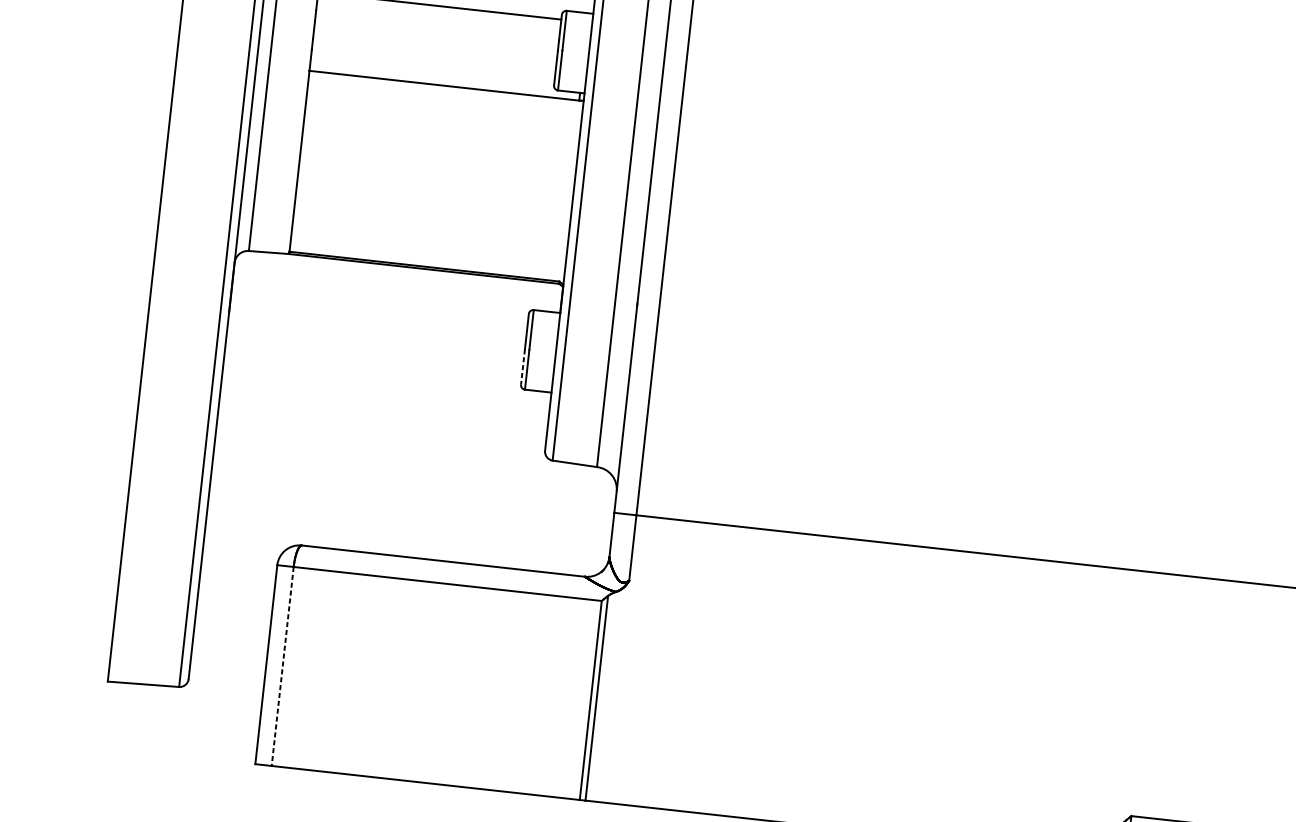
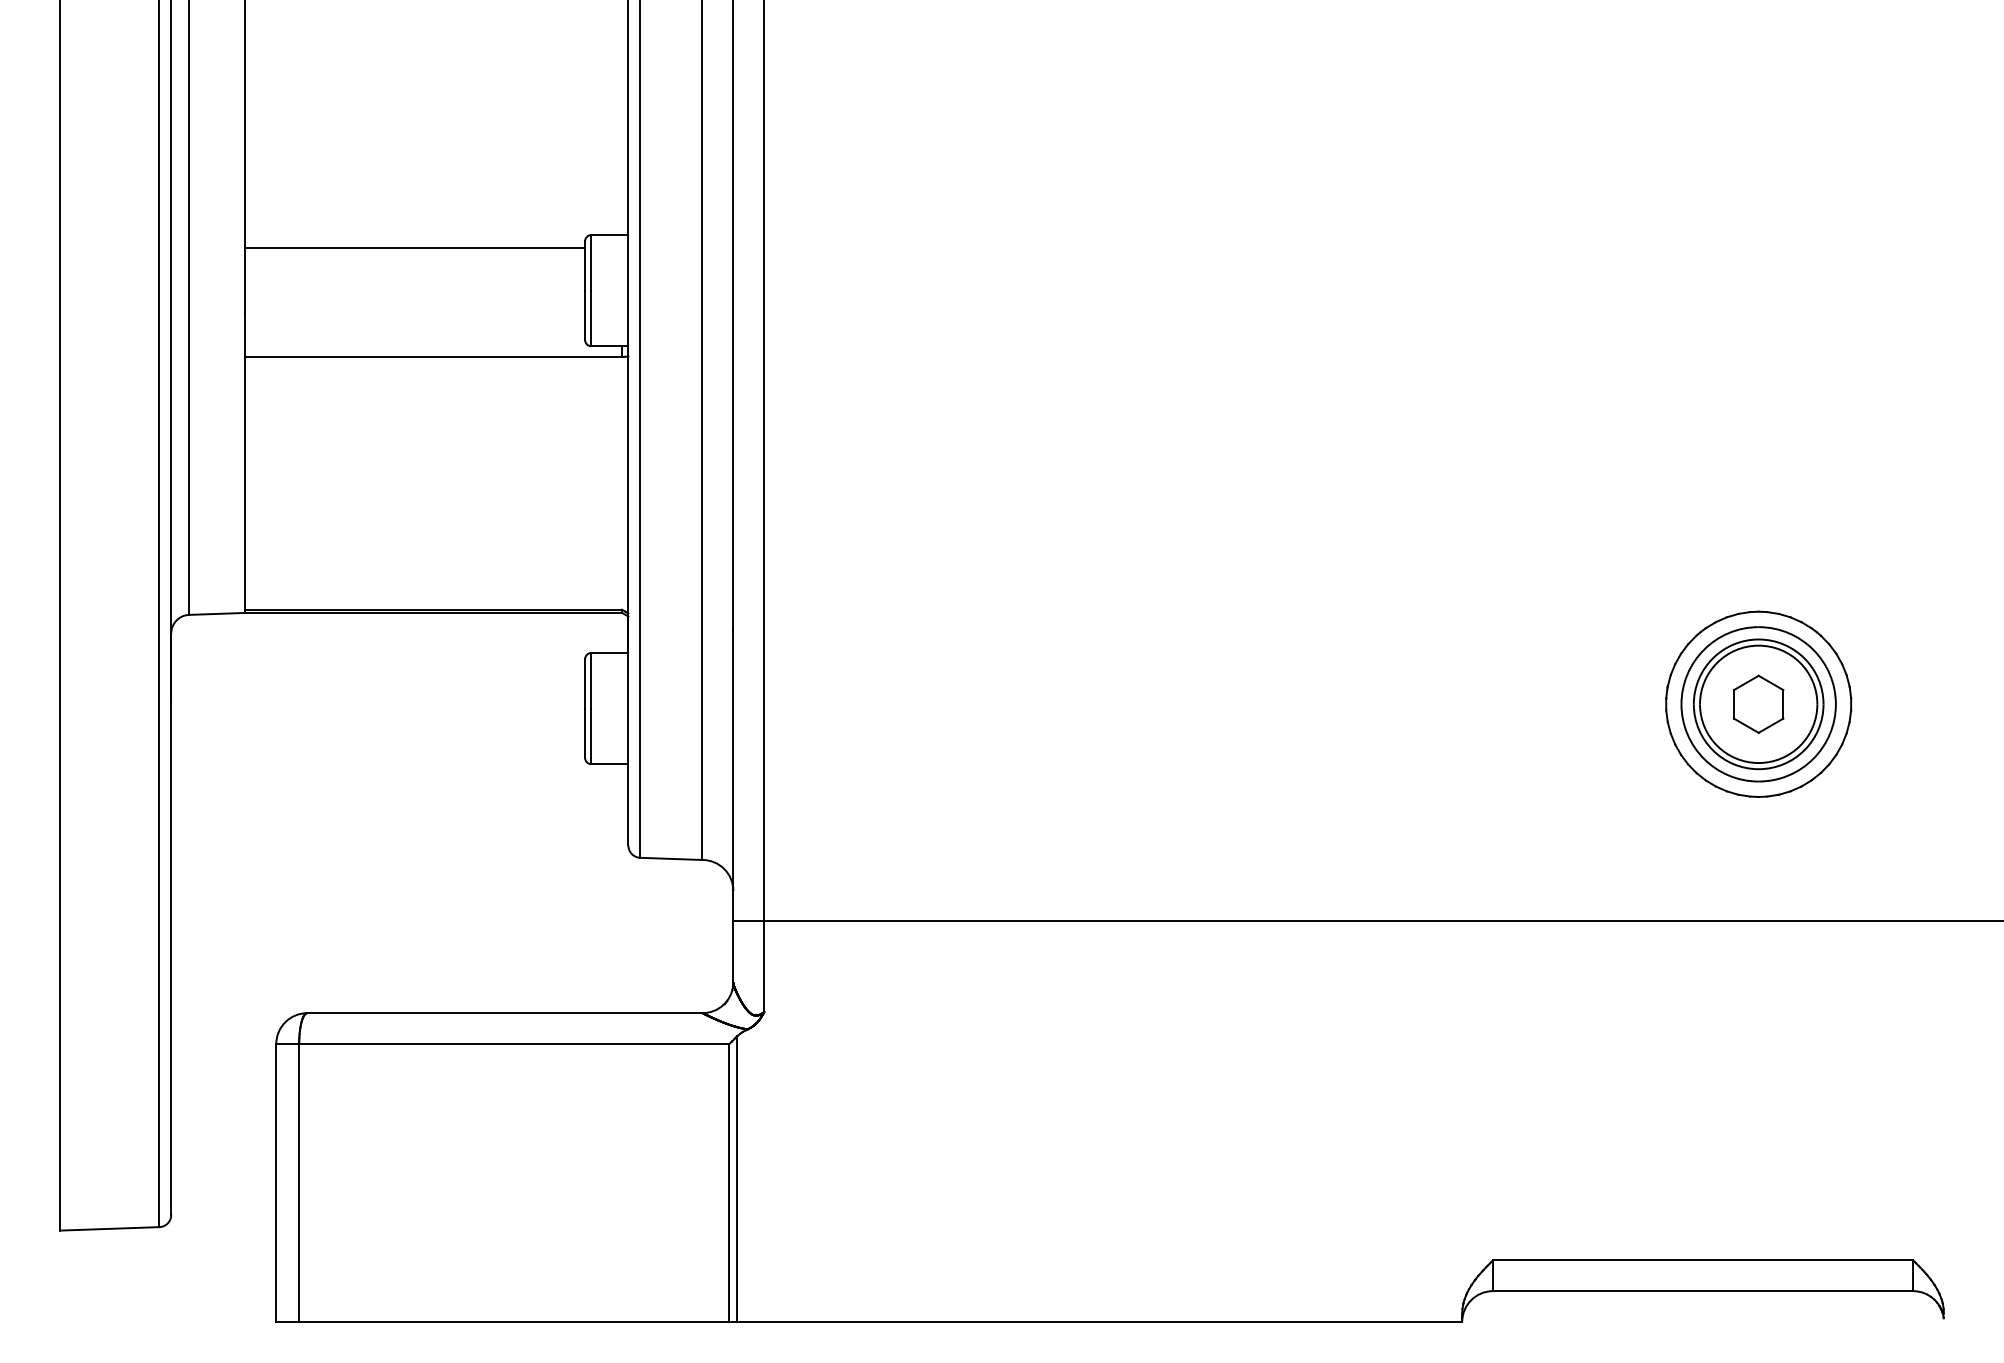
line: (523, 367) -> (585, 733), dashed -> solid
line: (282, 666) -> (299, 1183), dashed -> solid

